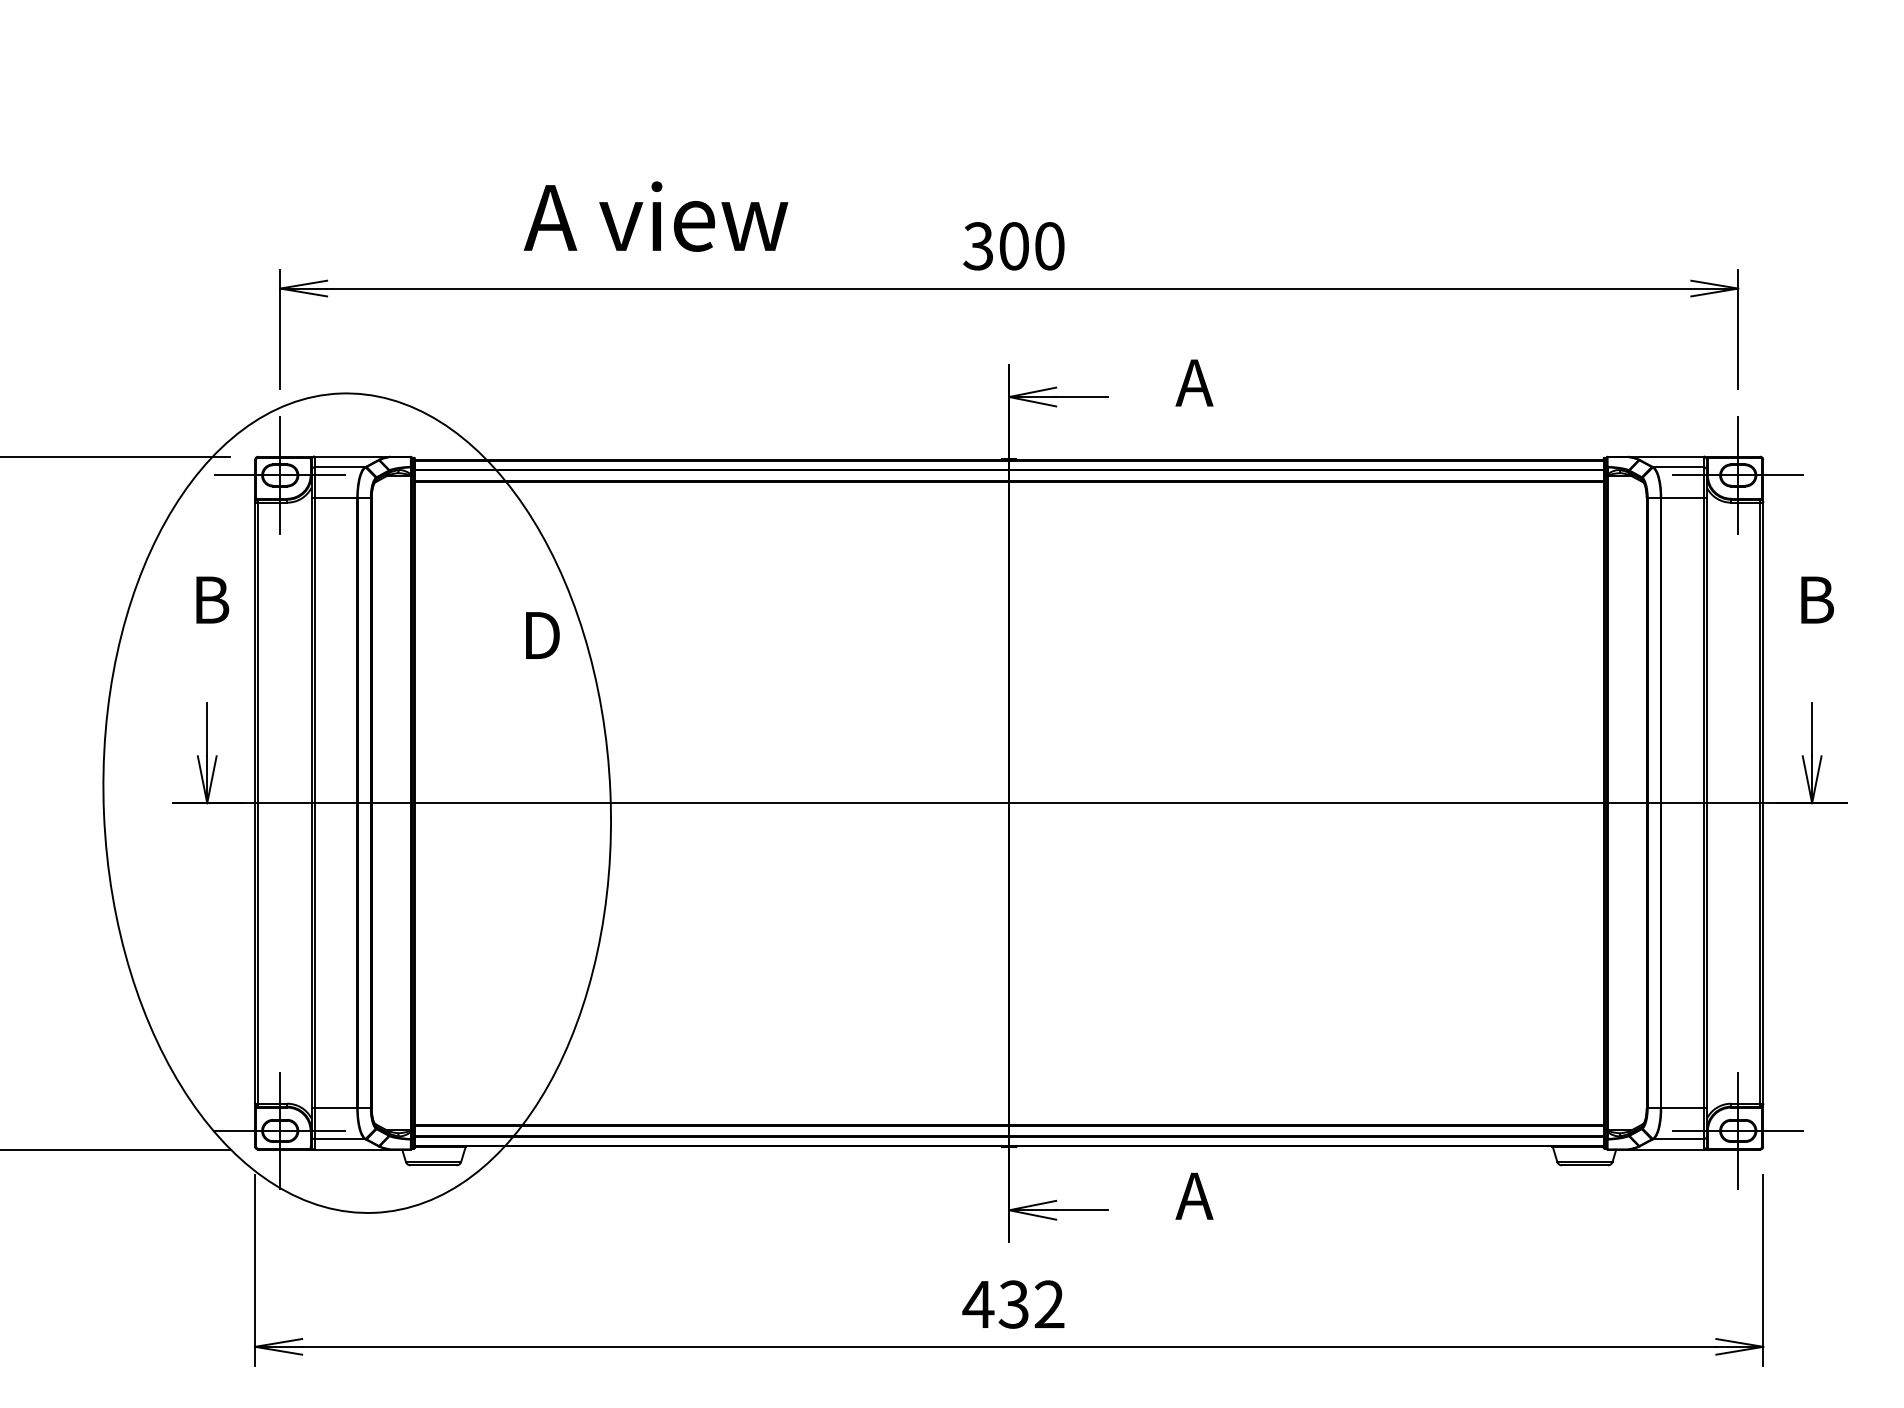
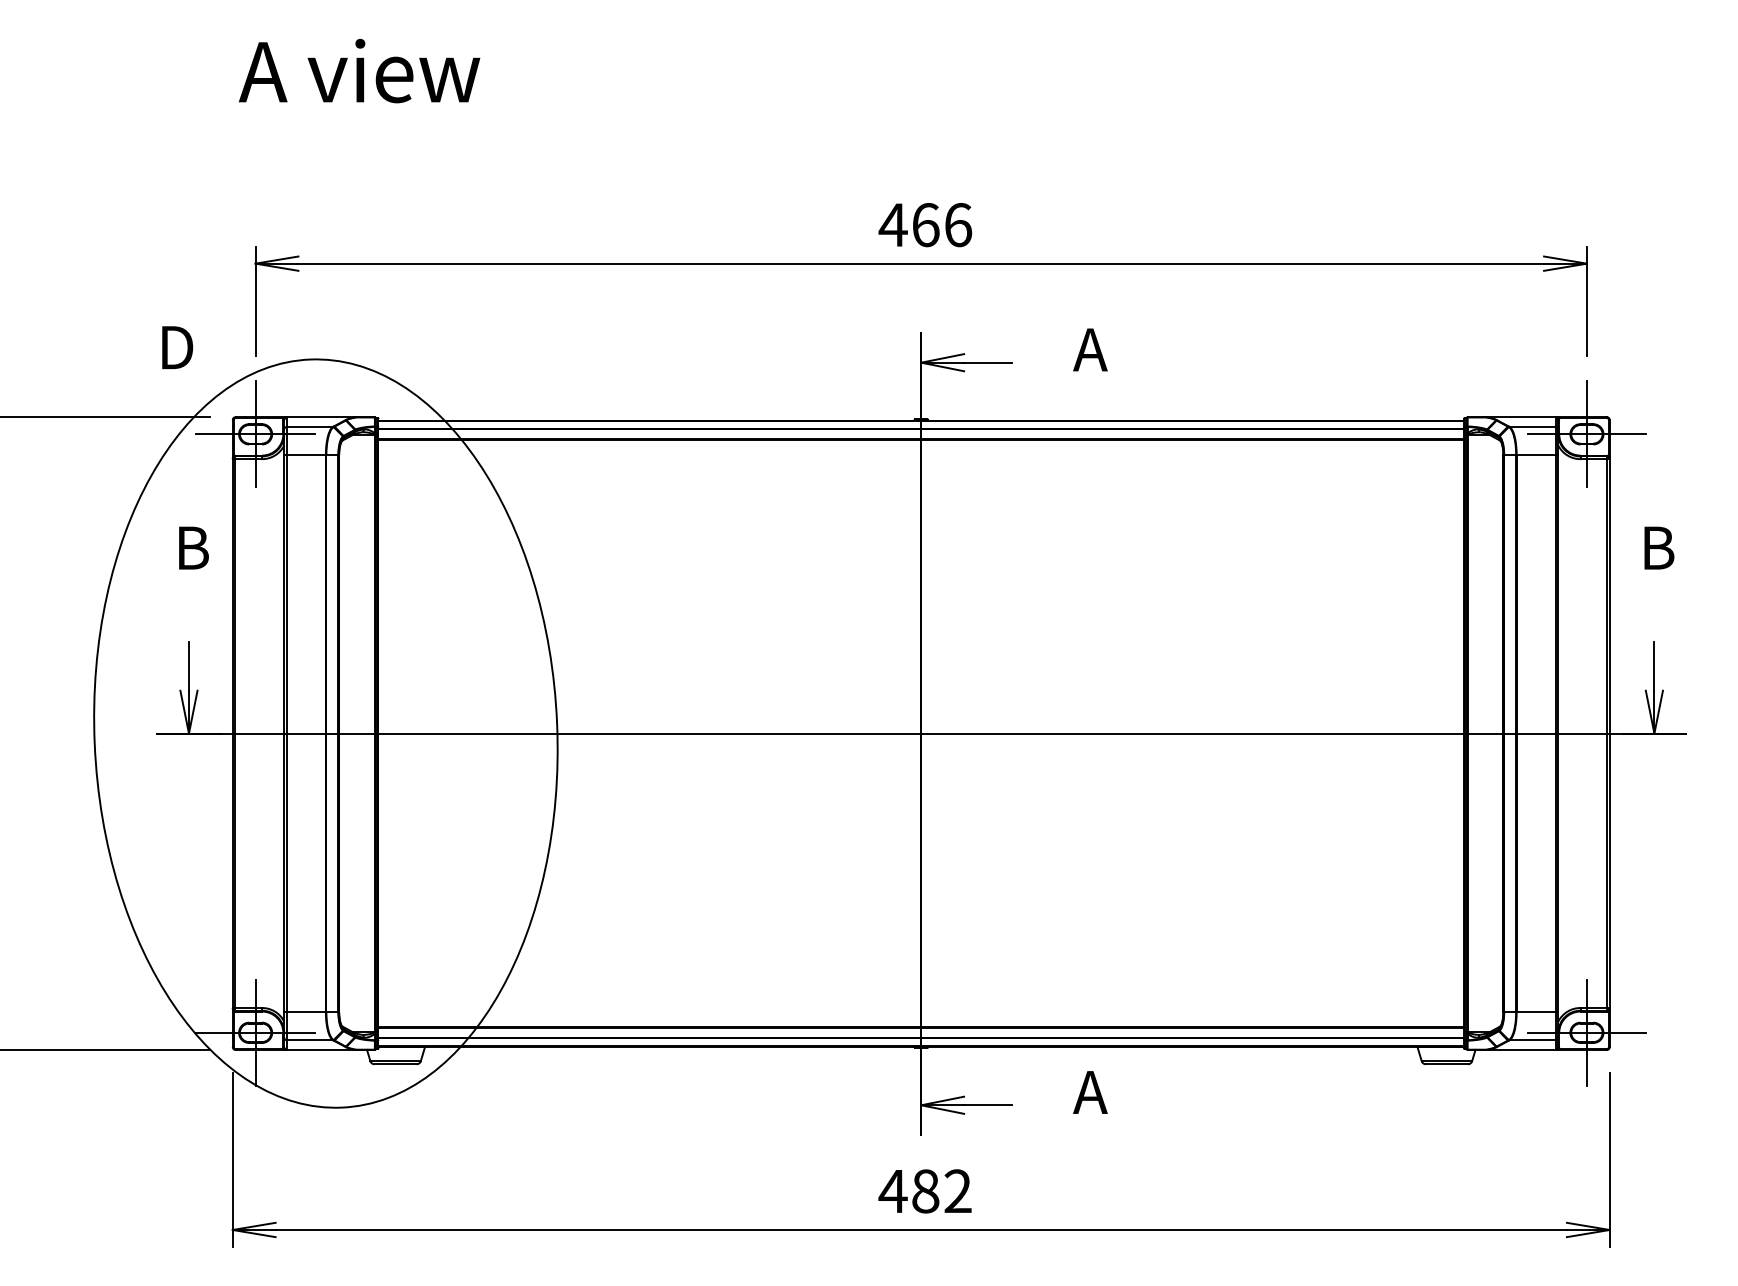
text: (655, 216) -> (359, 70), moved
text: (1013, 246) -> (925, 225), 300 -> 466
text: (542, 635) -> (177, 347), moved
text: (1013, 1304) -> (925, 1191), 432 -> 482

